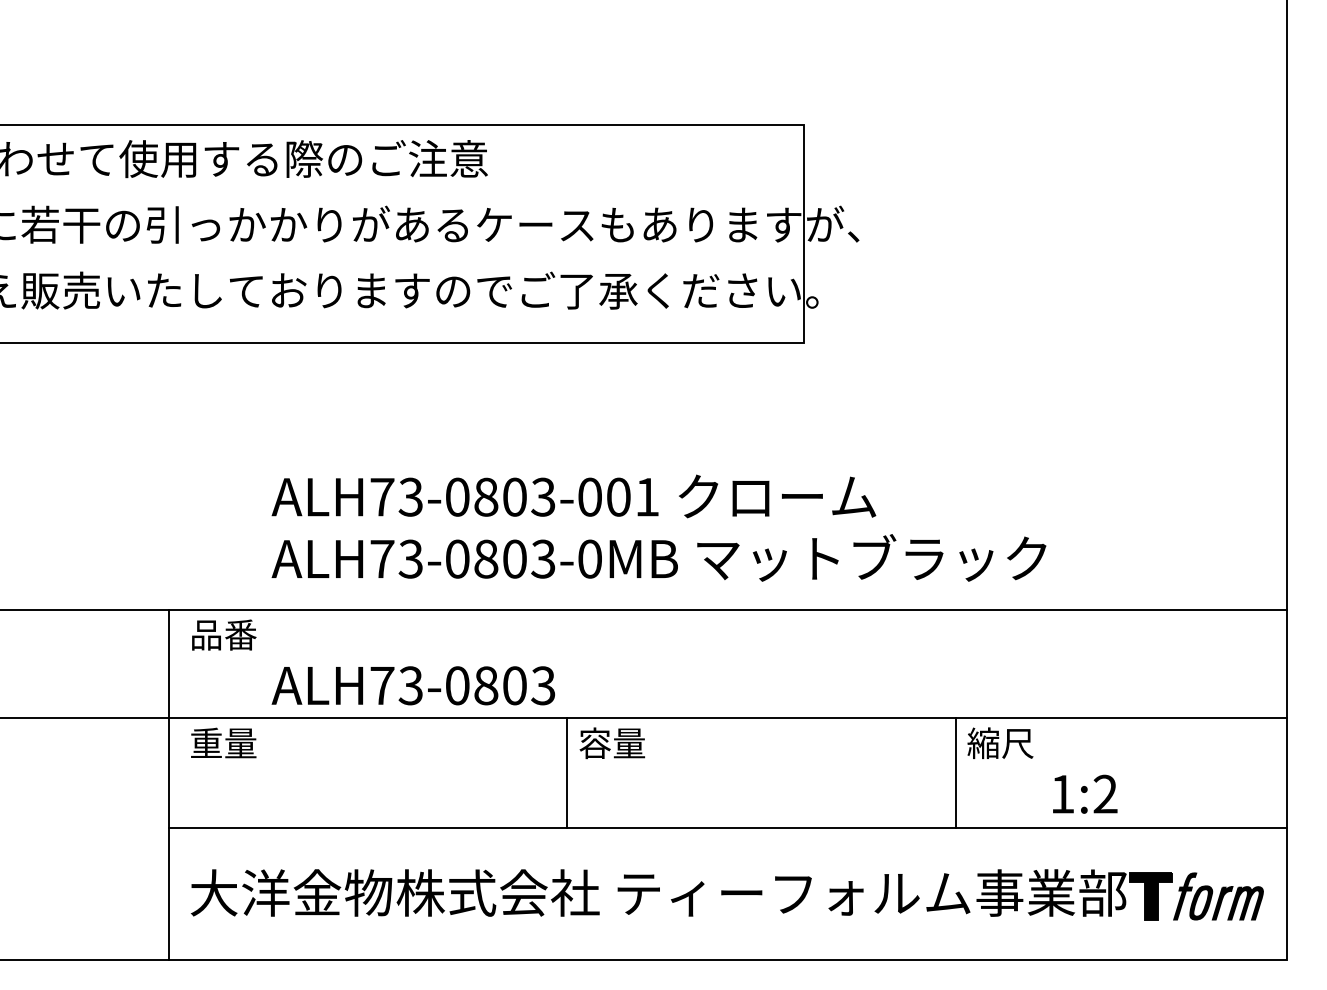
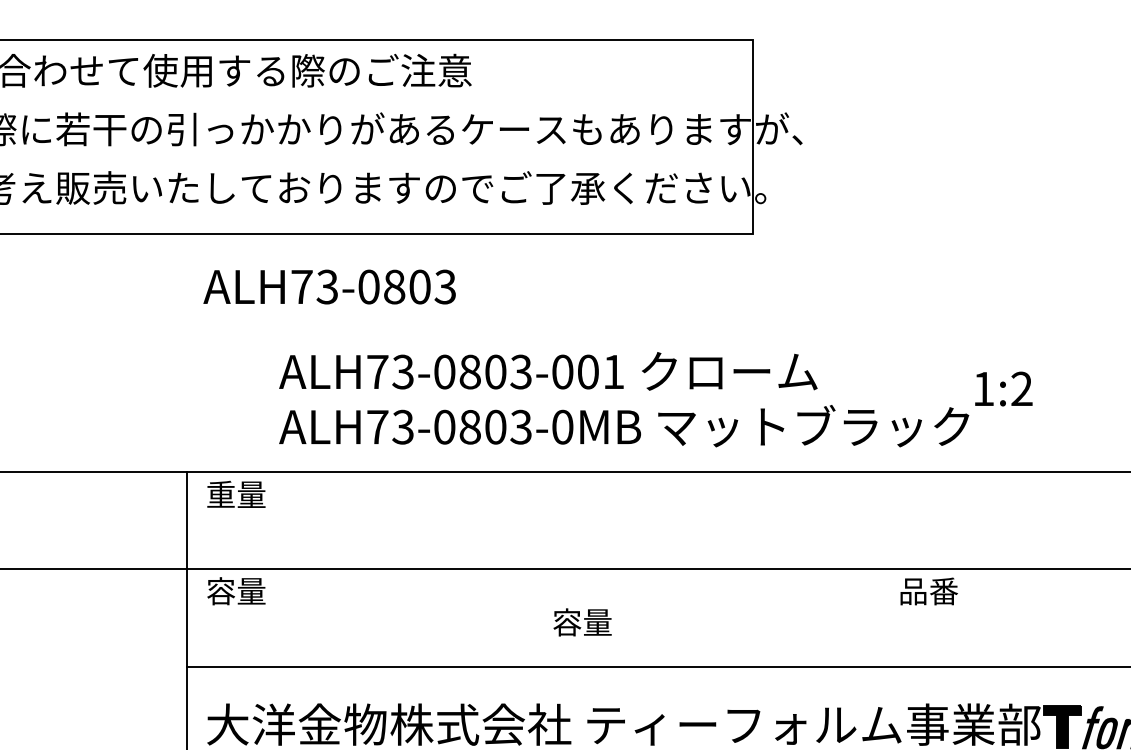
text: (223, 634) -> (236, 494), 品番 -> 重量
text: (413, 685) -> (329, 286), moved
text: (206, 743) -> (221, 591), 重量 -> 容量
text: (611, 743) -> (581, 622), moved
text: (1000, 743) -> (928, 591), 縮尺 -> 品番
line: (567, 773) -> (542, 618), removed
line: (955, 773) -> (888, 618), removed
text: (1085, 793) -> (1004, 388), moved

